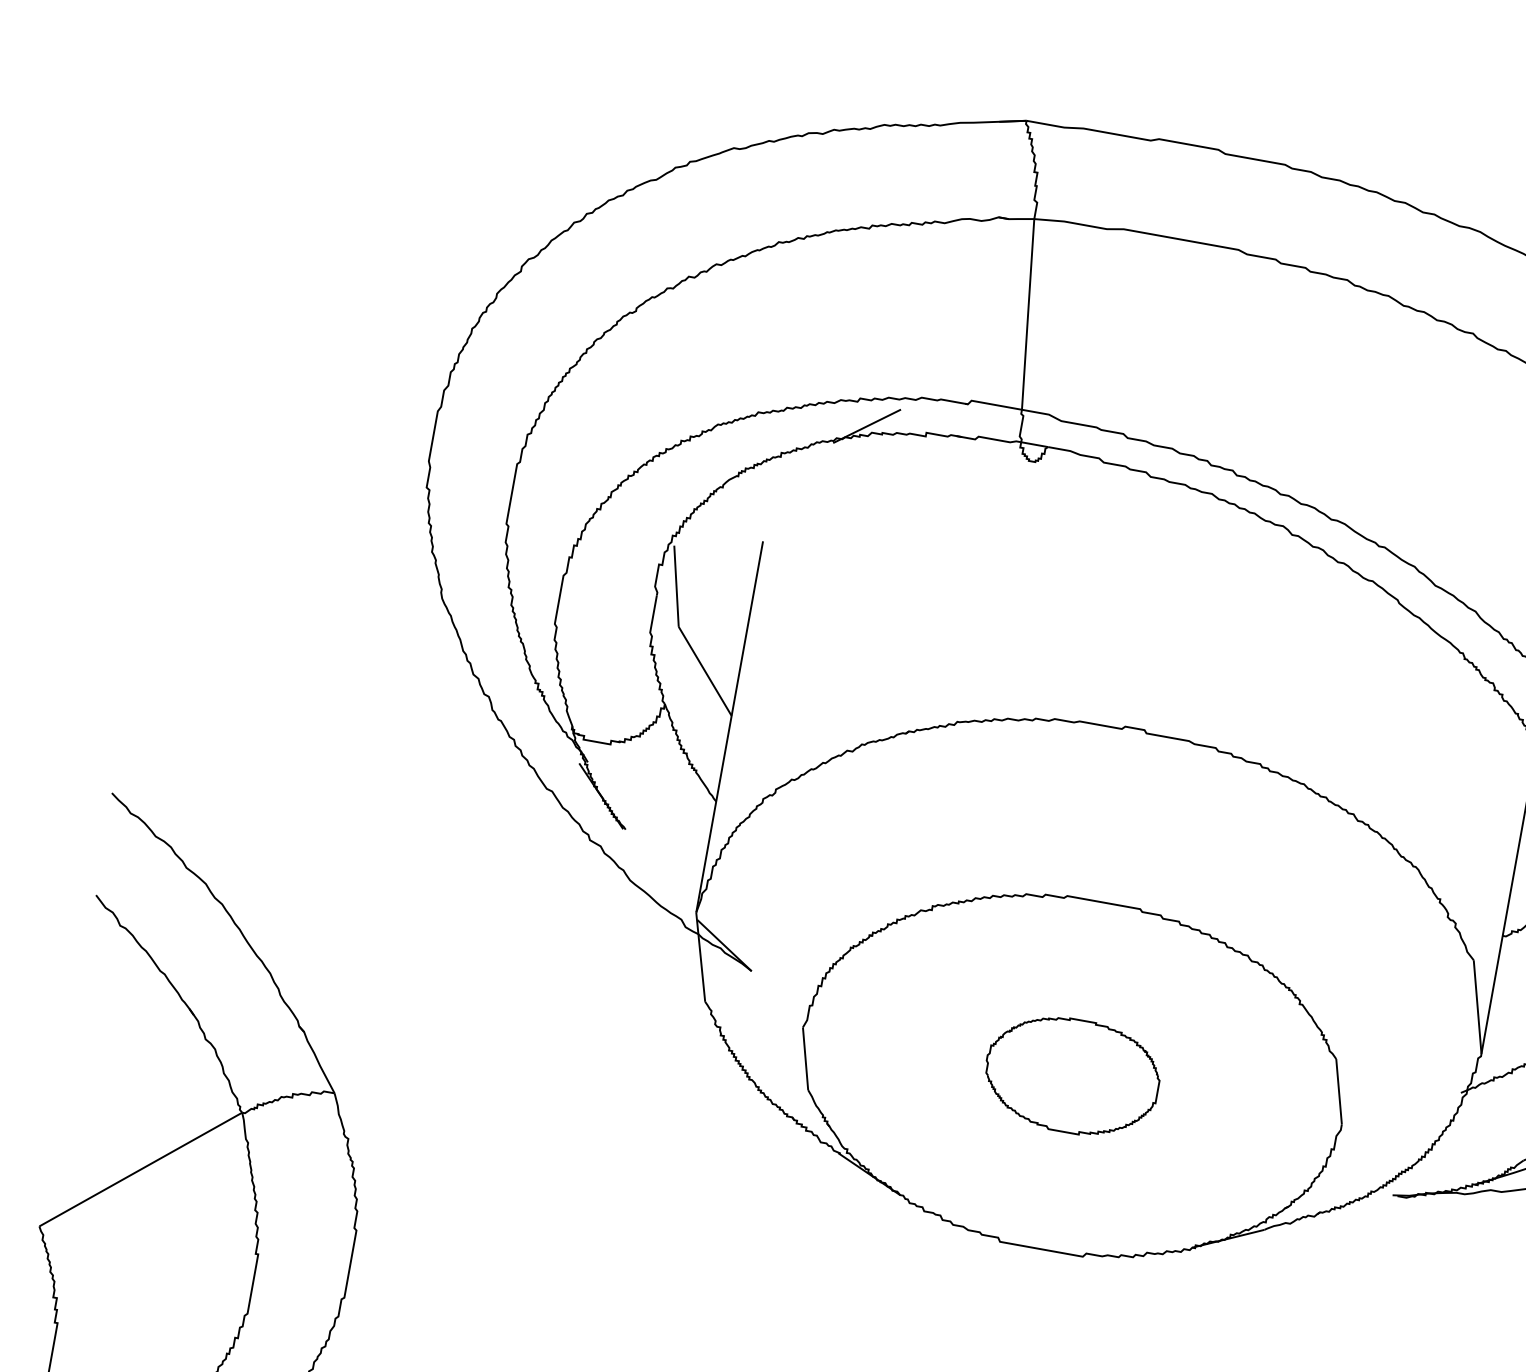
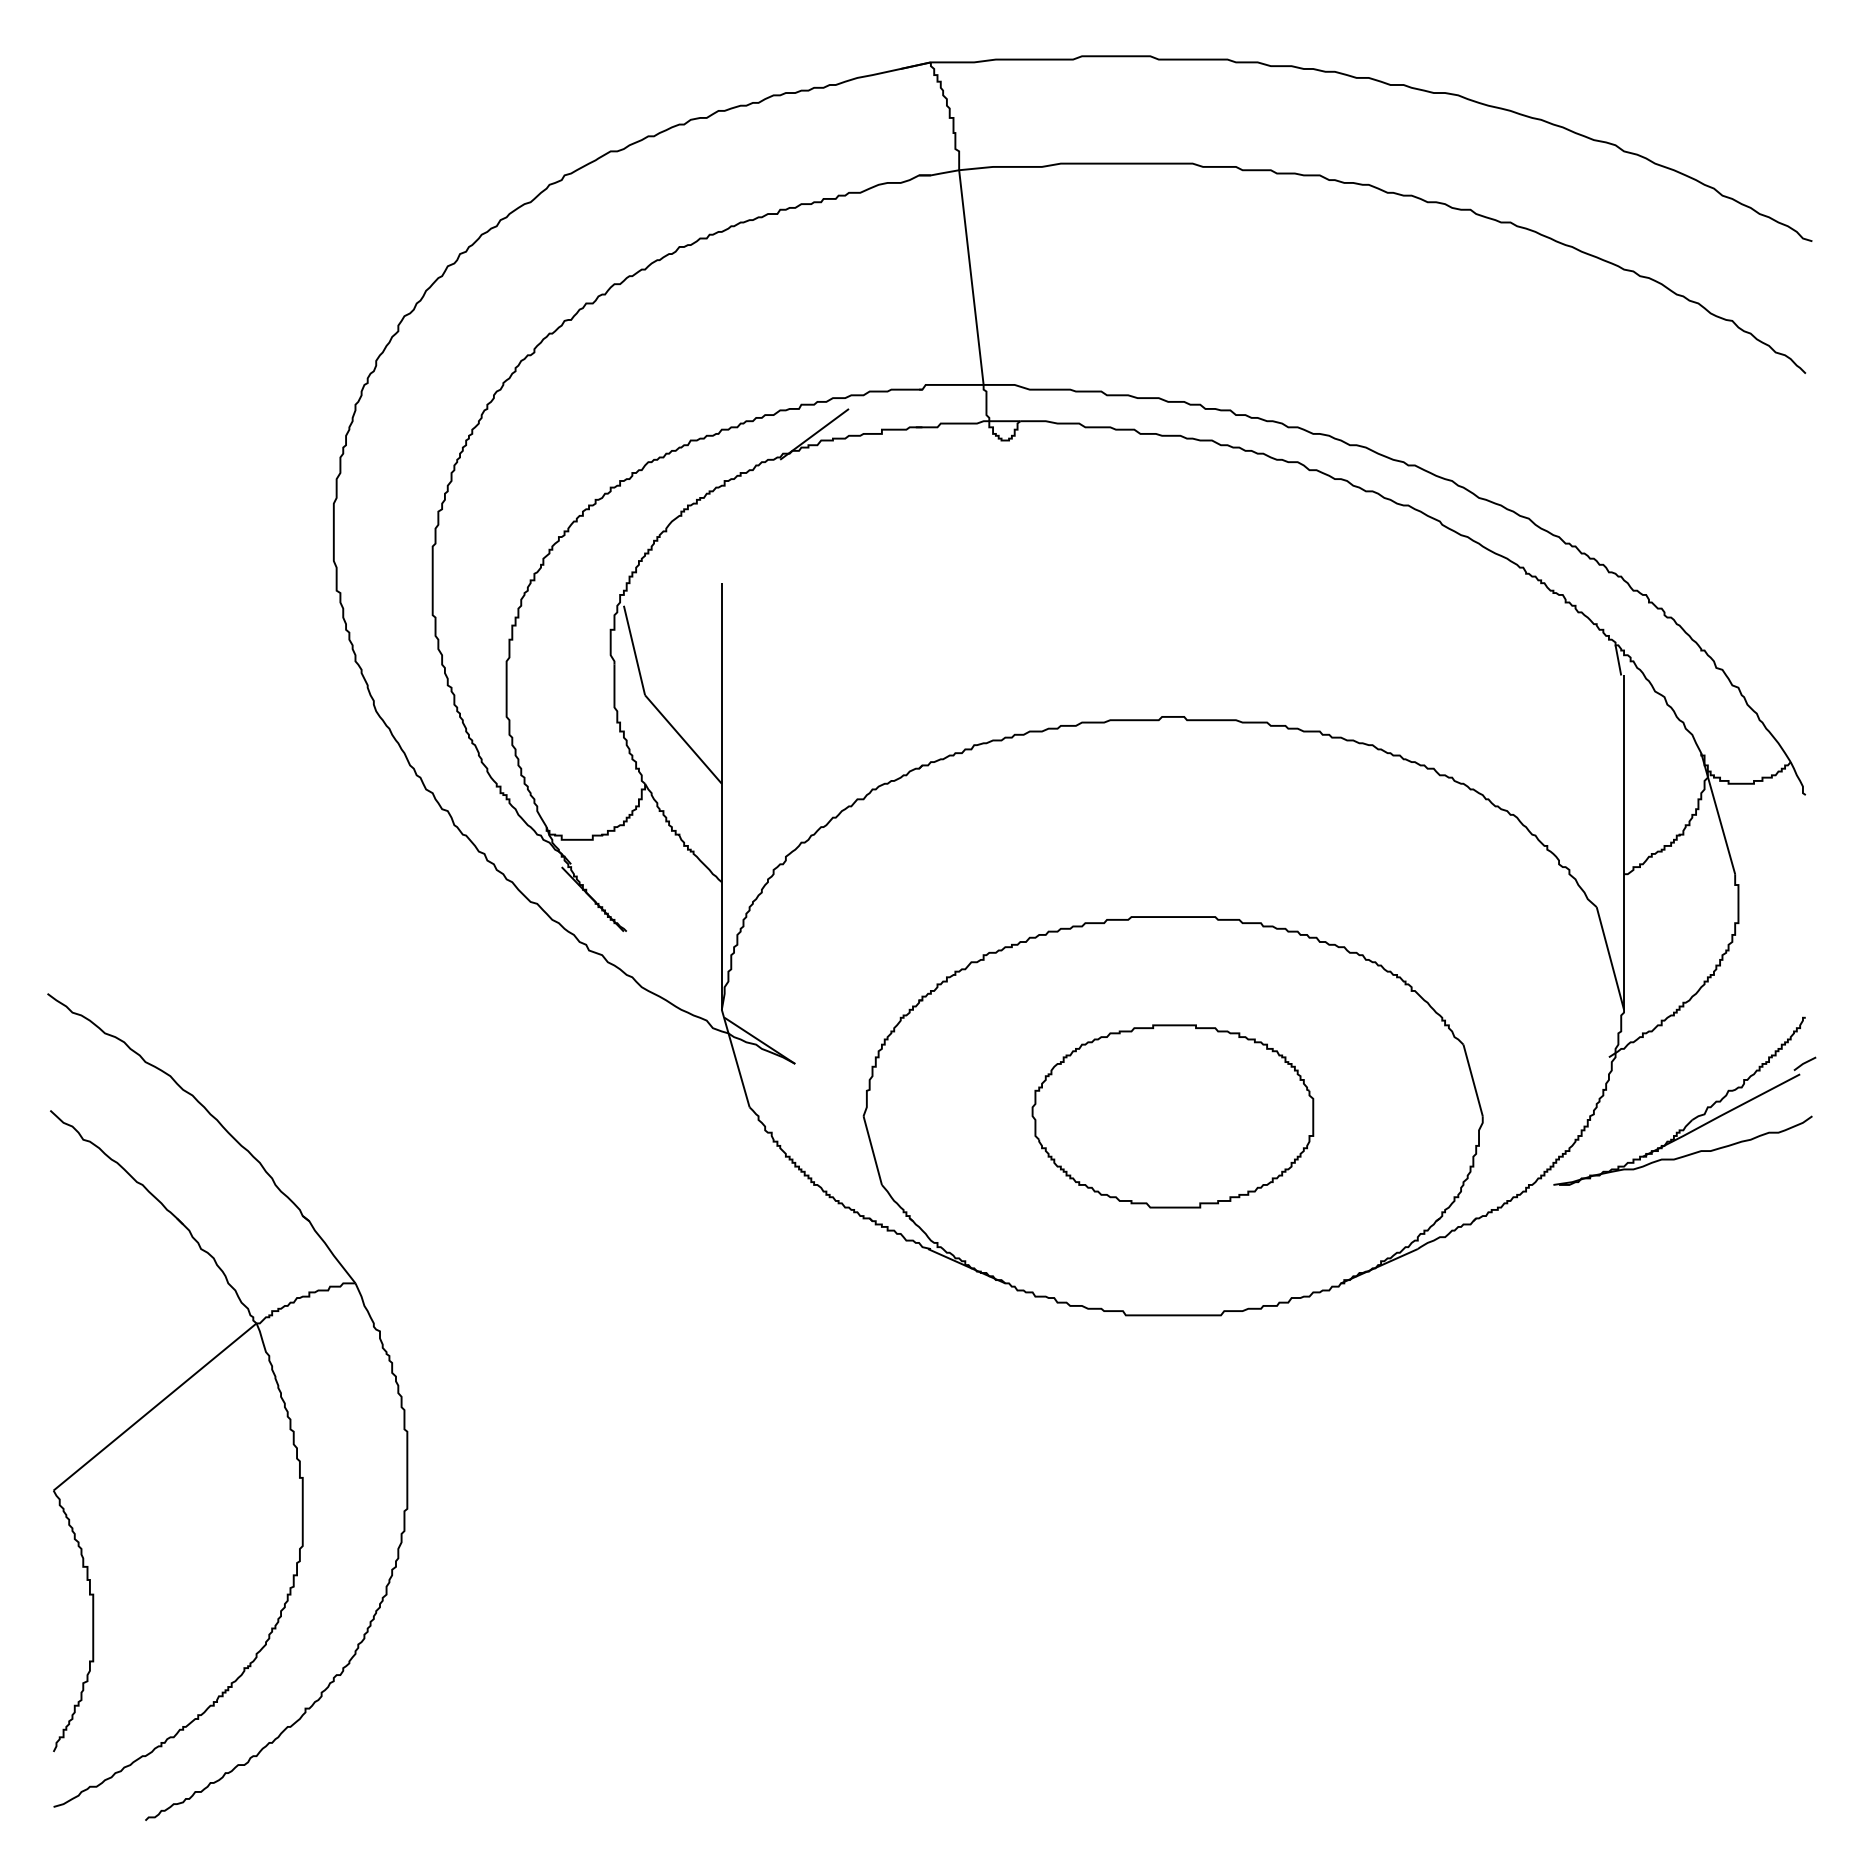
part: (1071, 1076) -> (1172, 1116), size x1.43

